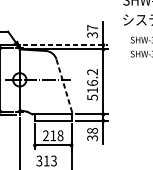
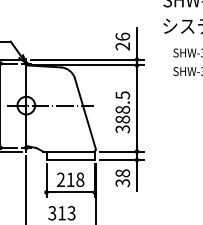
text: (92, 31) -> (122, 41), 37 -> 26
line: (65, 45) -> (87, 59), dashed -> solid
text: (92, 84) -> (122, 111), 516.2 -> 388.5
line: (64, 85) -> (85, 113), dashed -> solid

